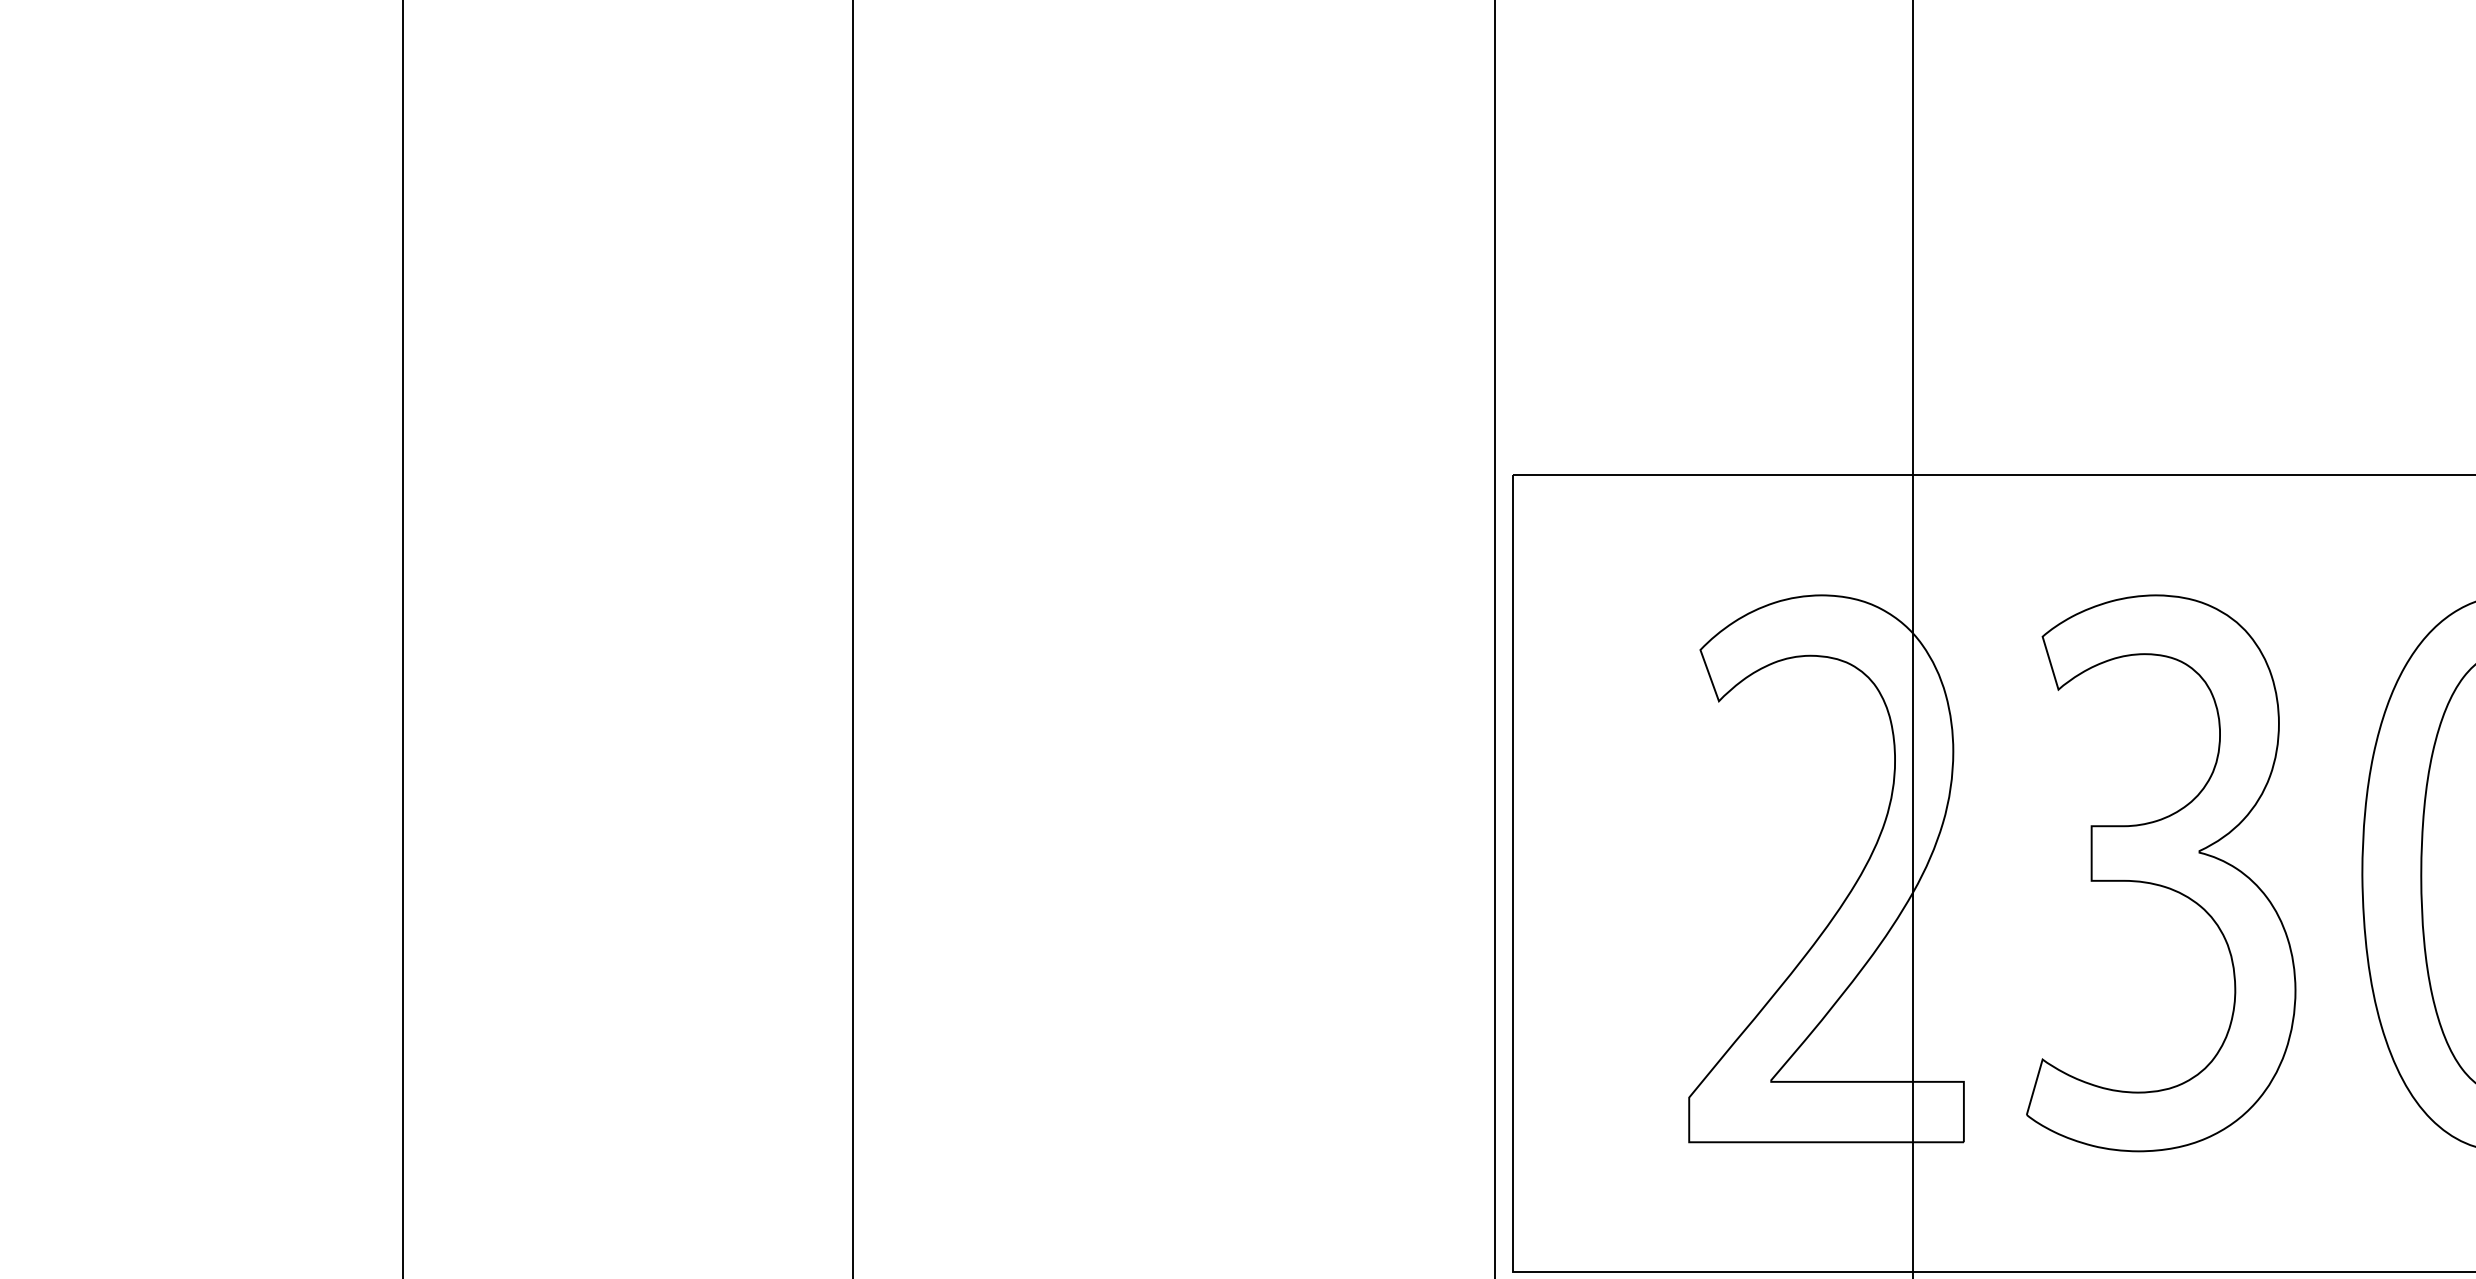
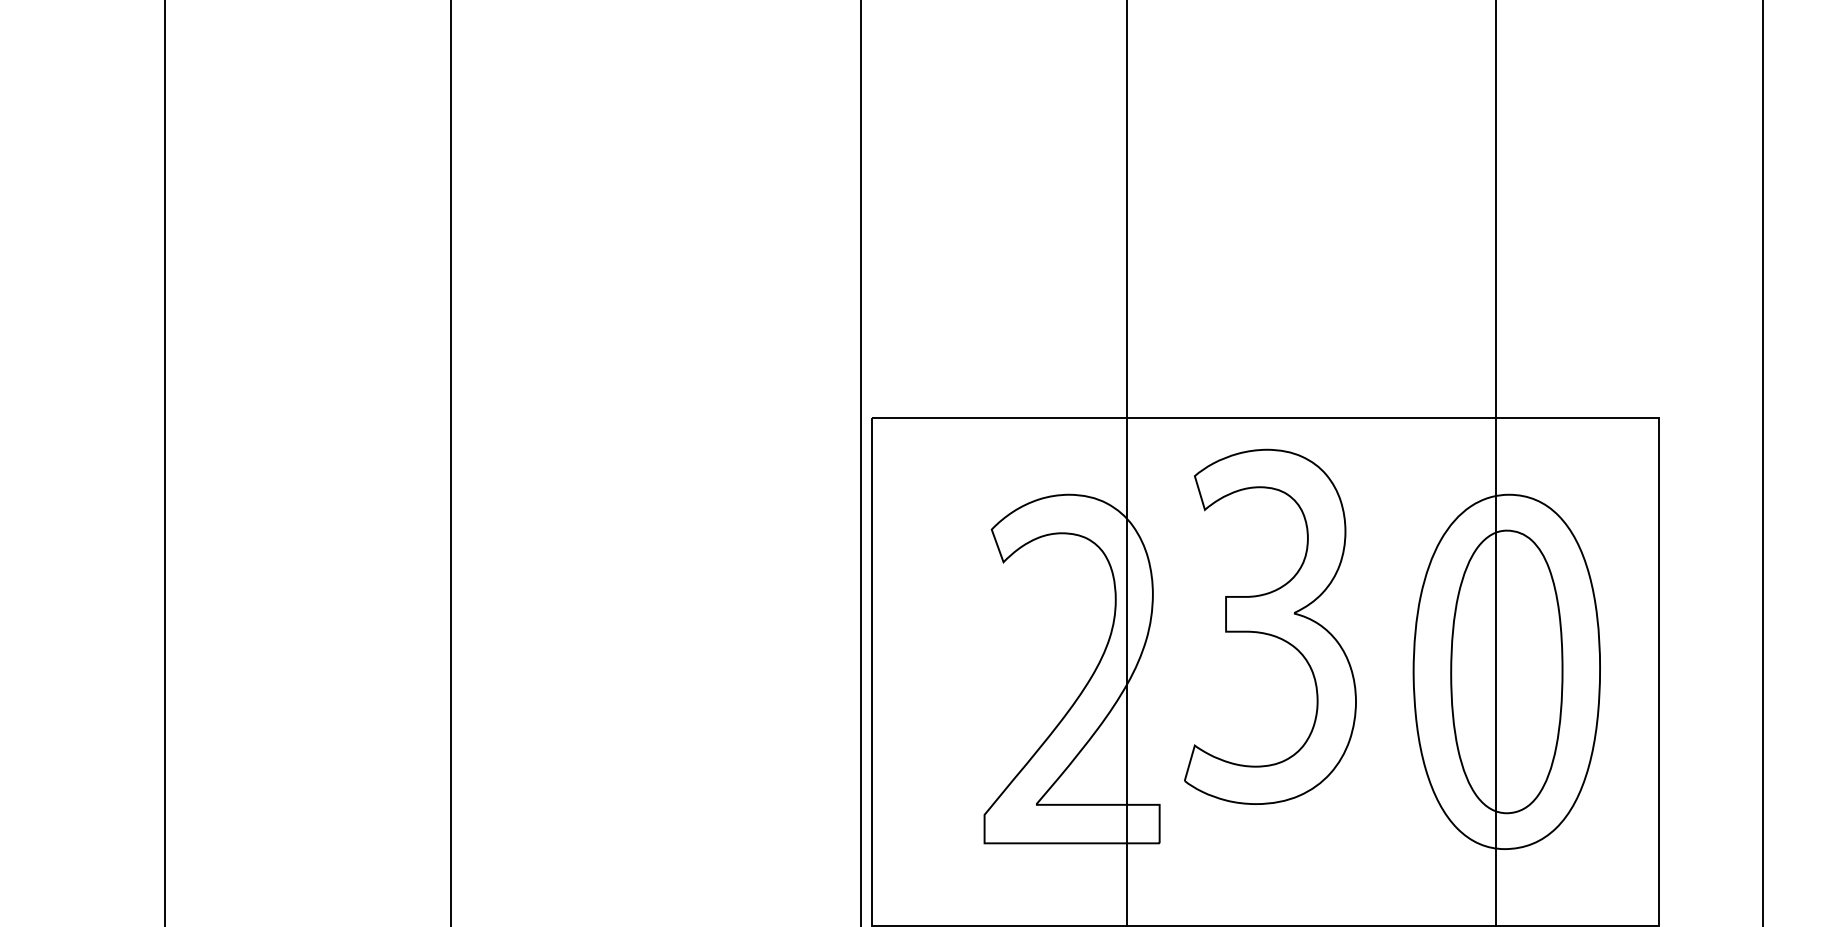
part: (2161, 872) -> (1270, 626), moved

